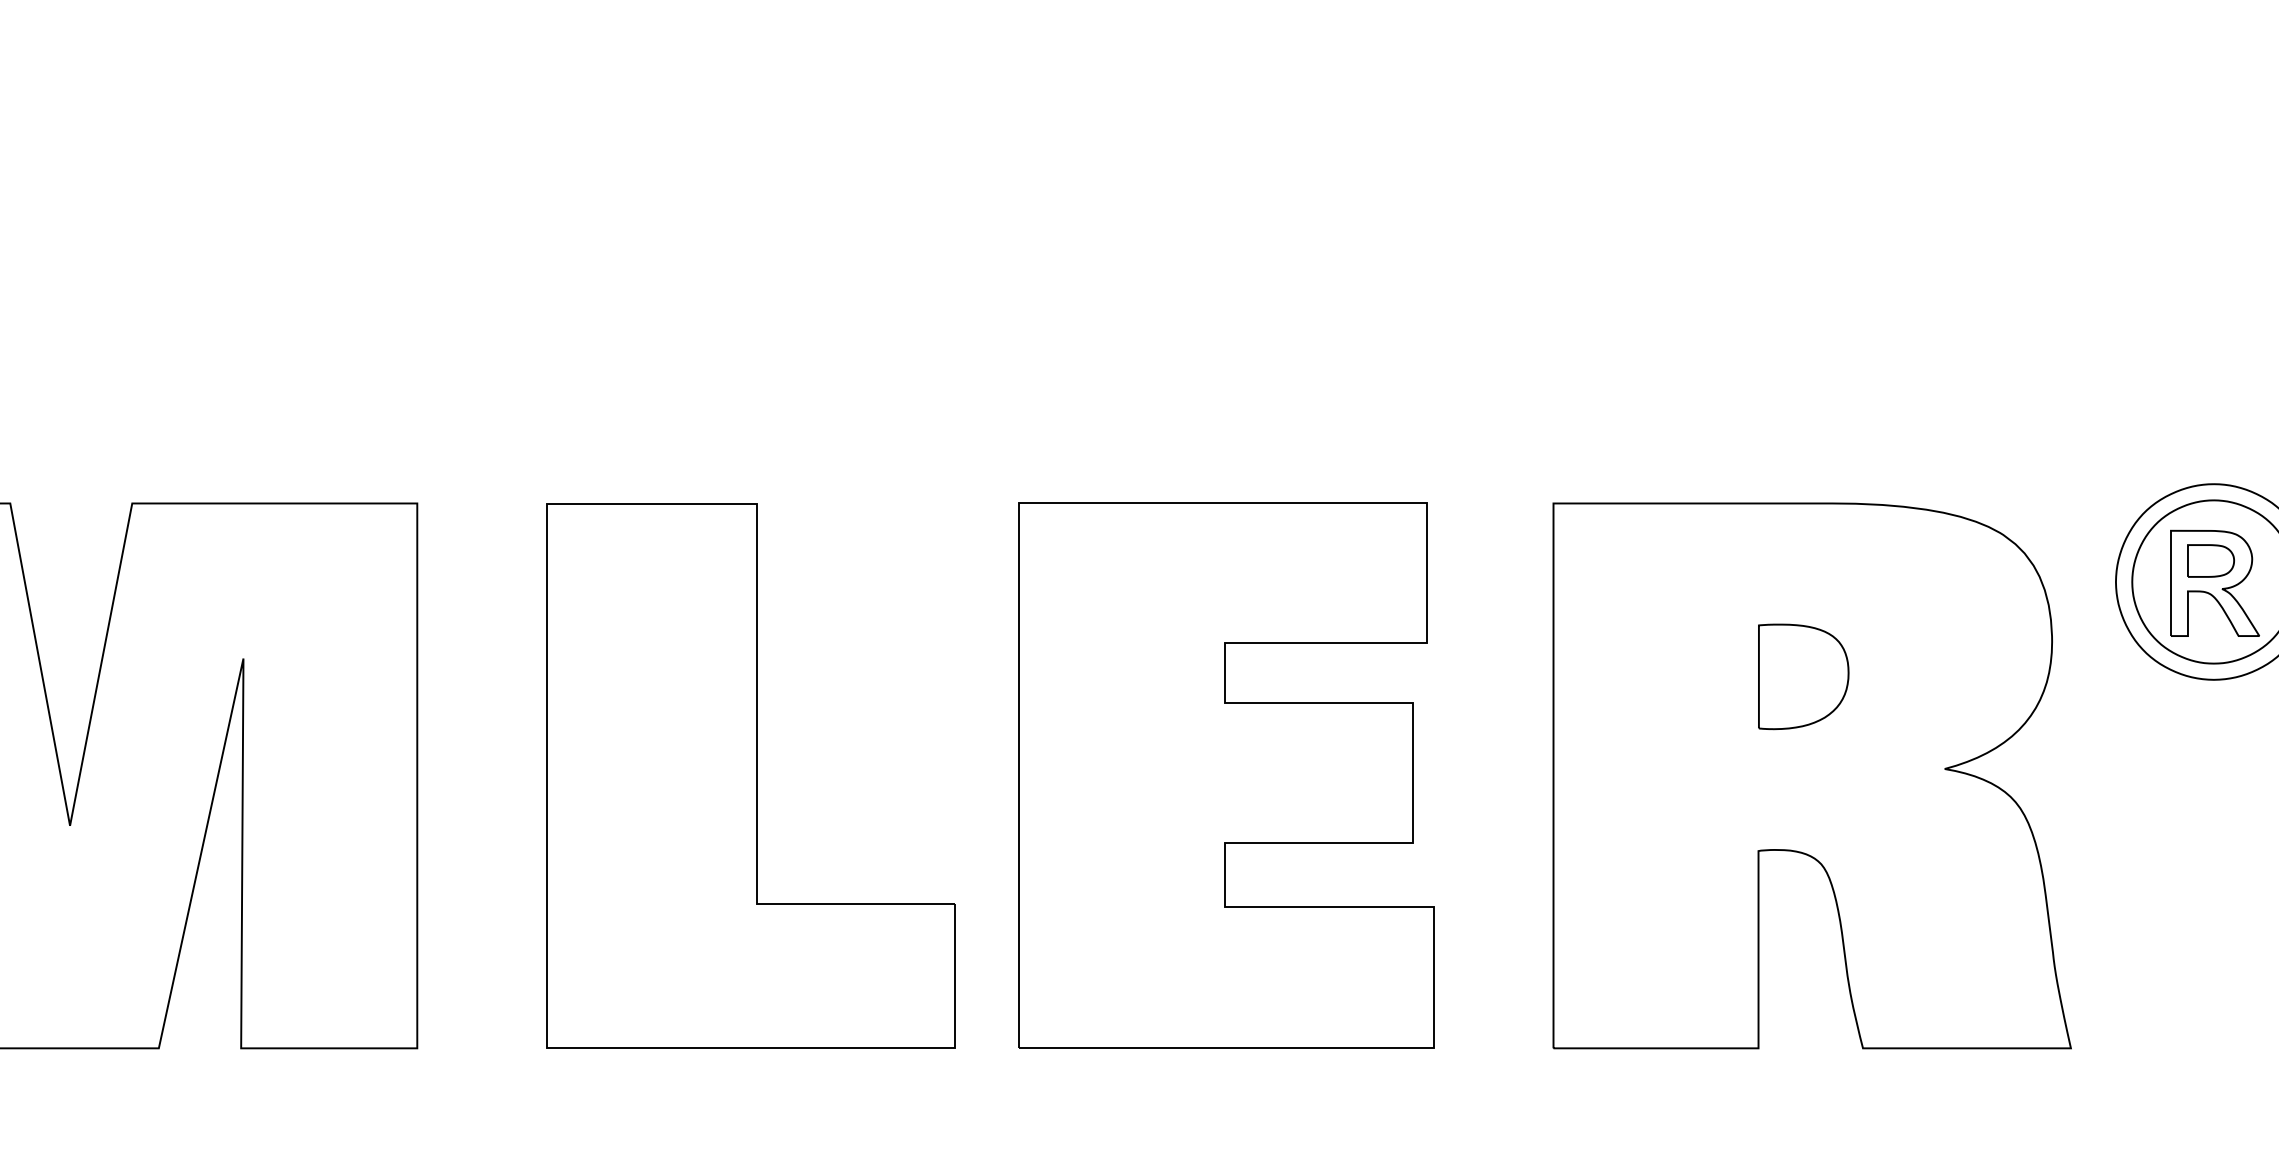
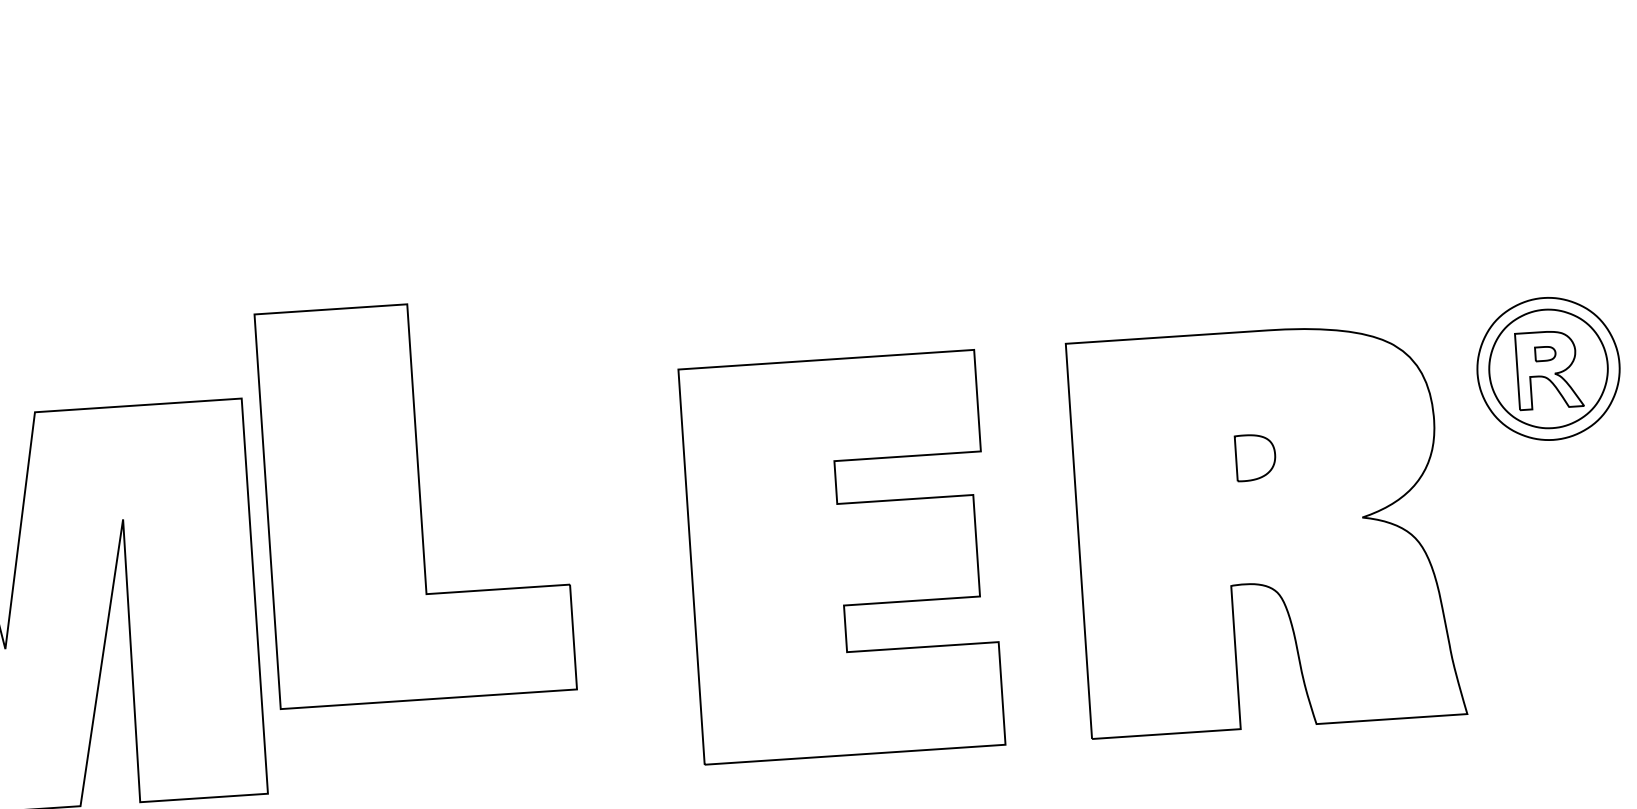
part: (2210, 560) -> (1545, 353), size x0.6
part: (1803, 676) -> (1255, 457), size x0.6
part: (750, 775) -> (415, 501), moved

